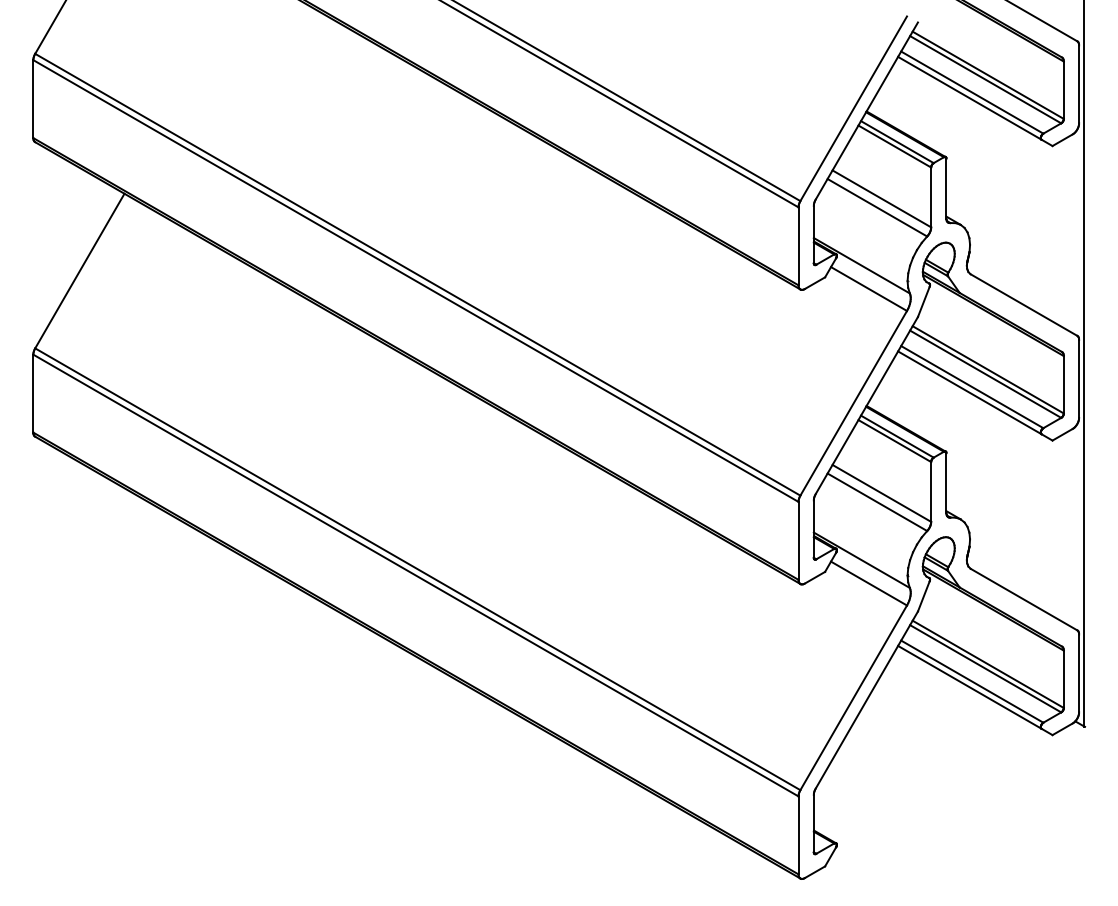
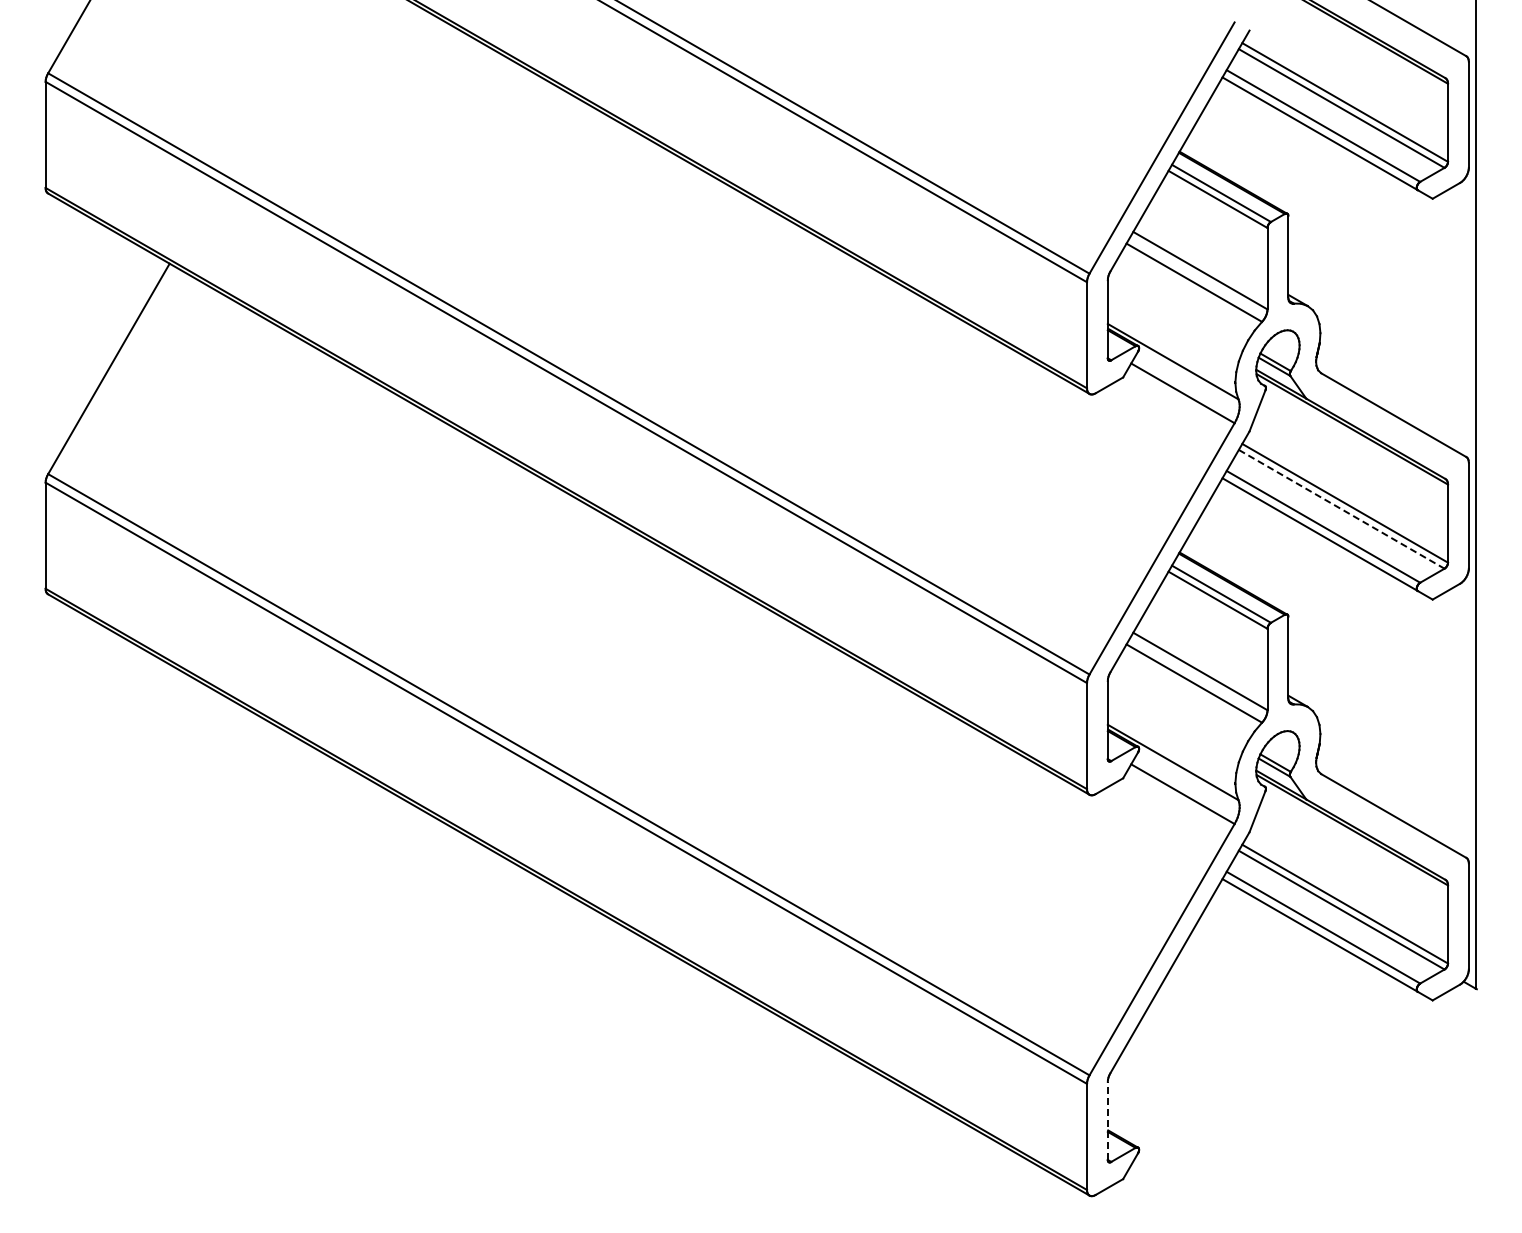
line: (985, 374) -> (1341, 509), solid -> dashed
line: (813, 823) -> (1107, 1120), solid -> dashed

